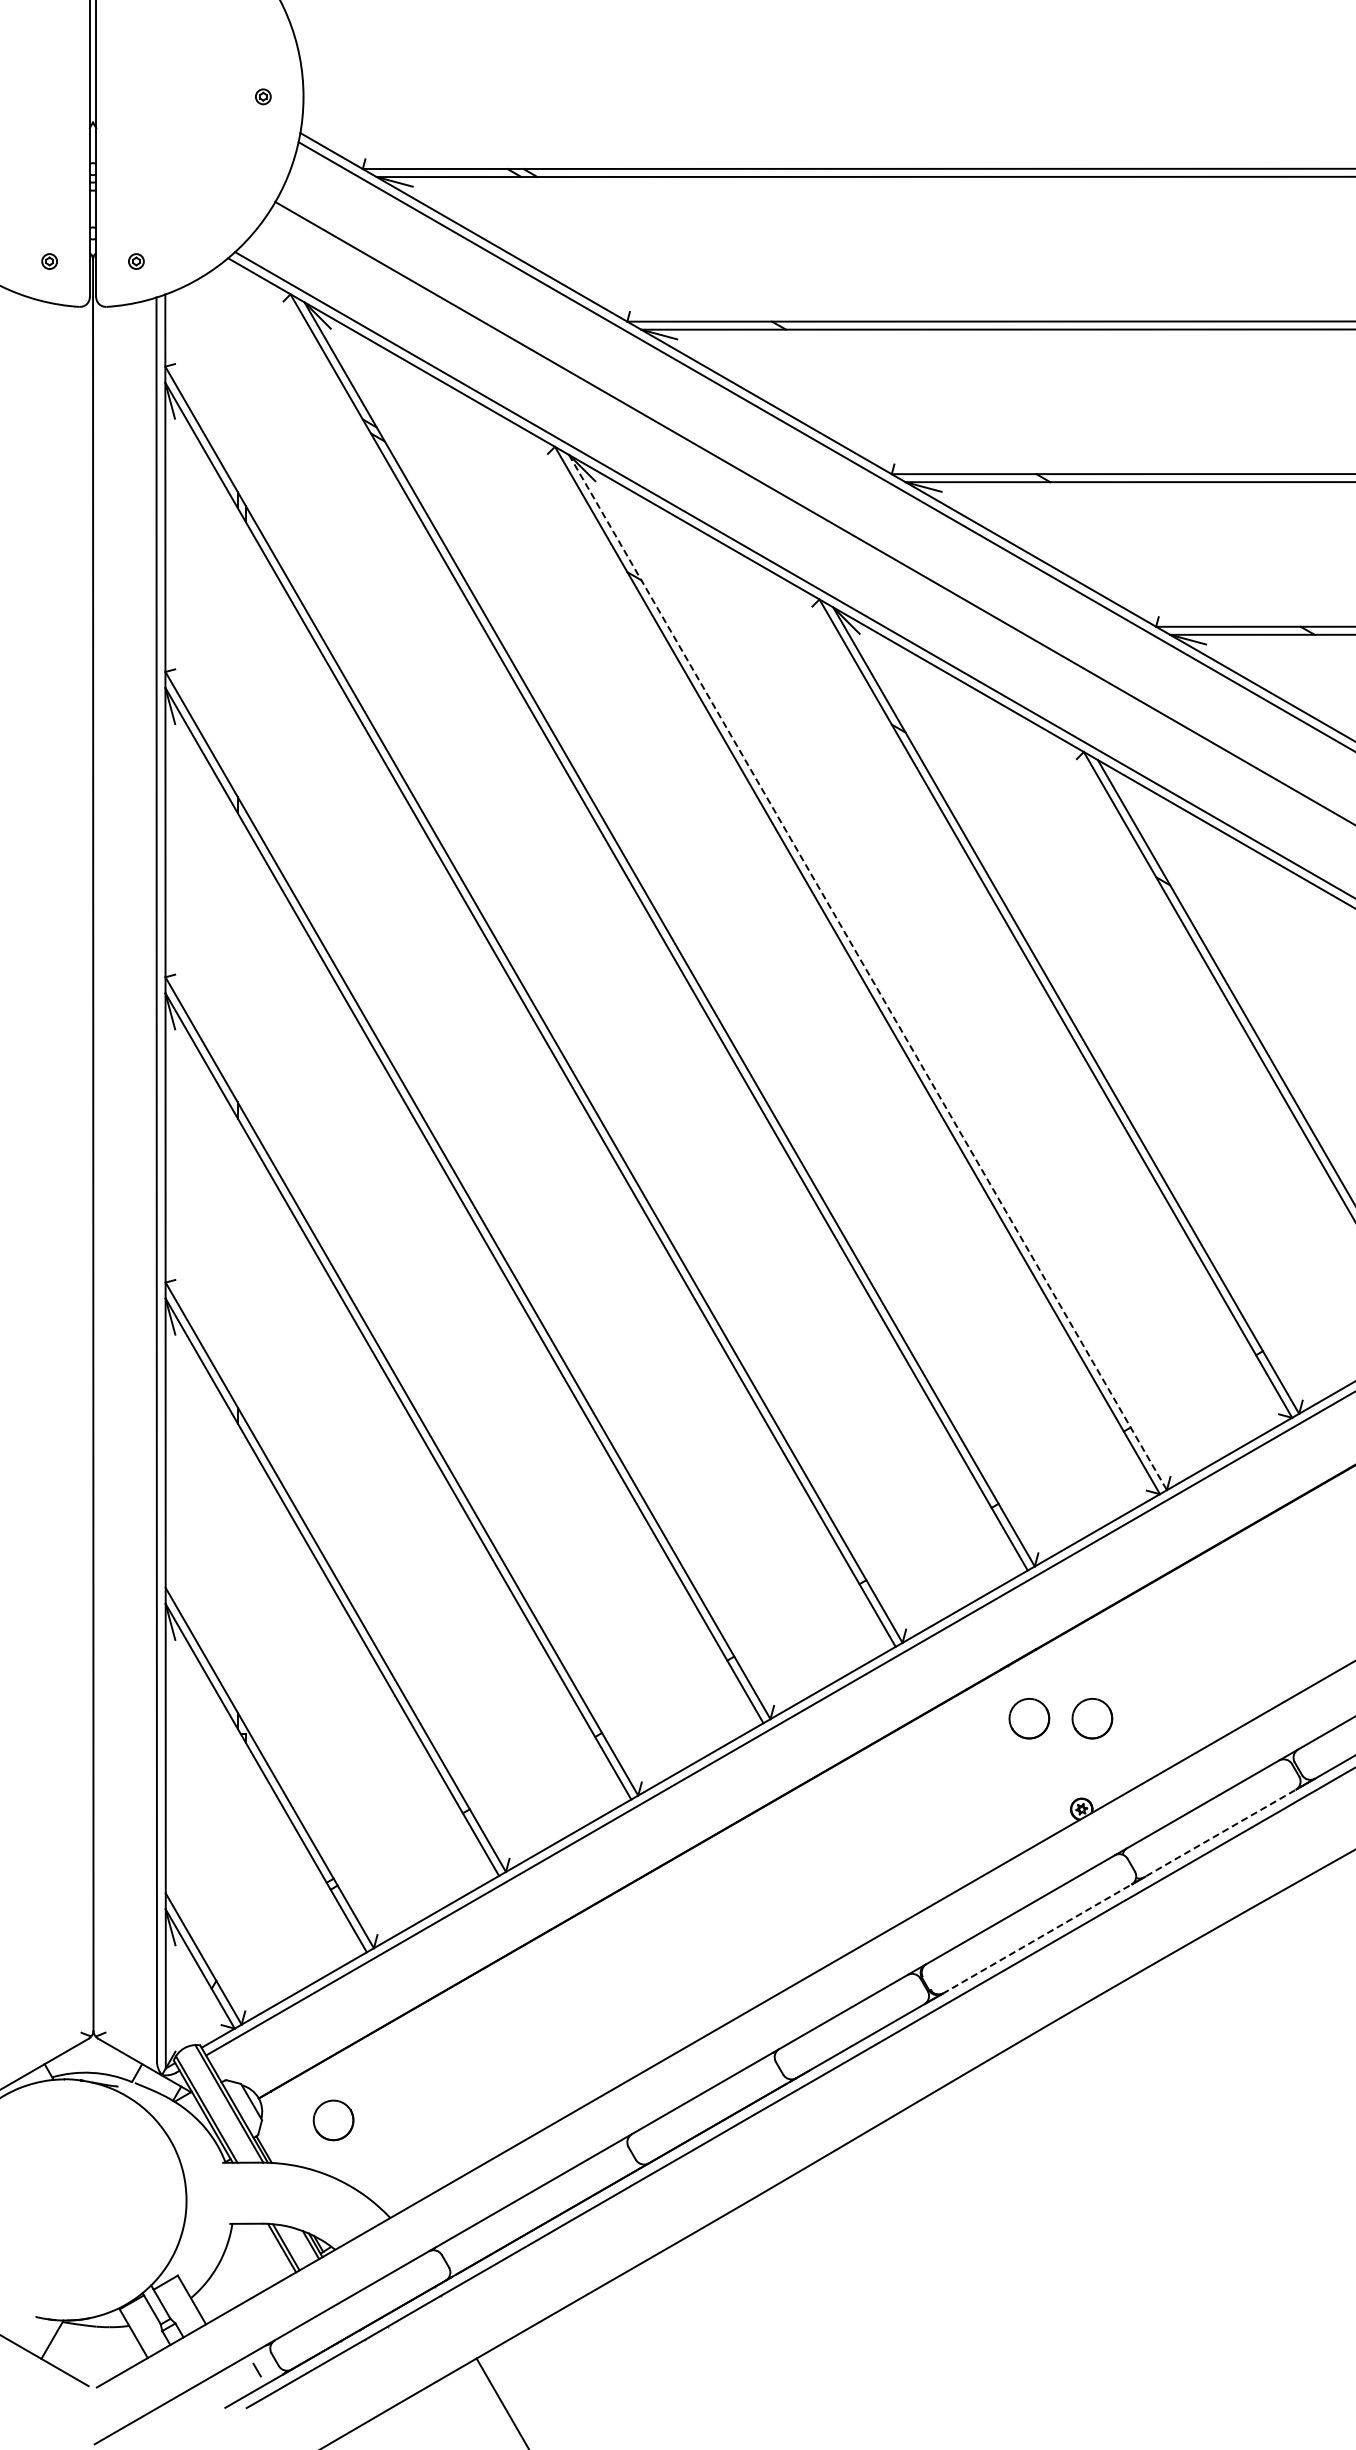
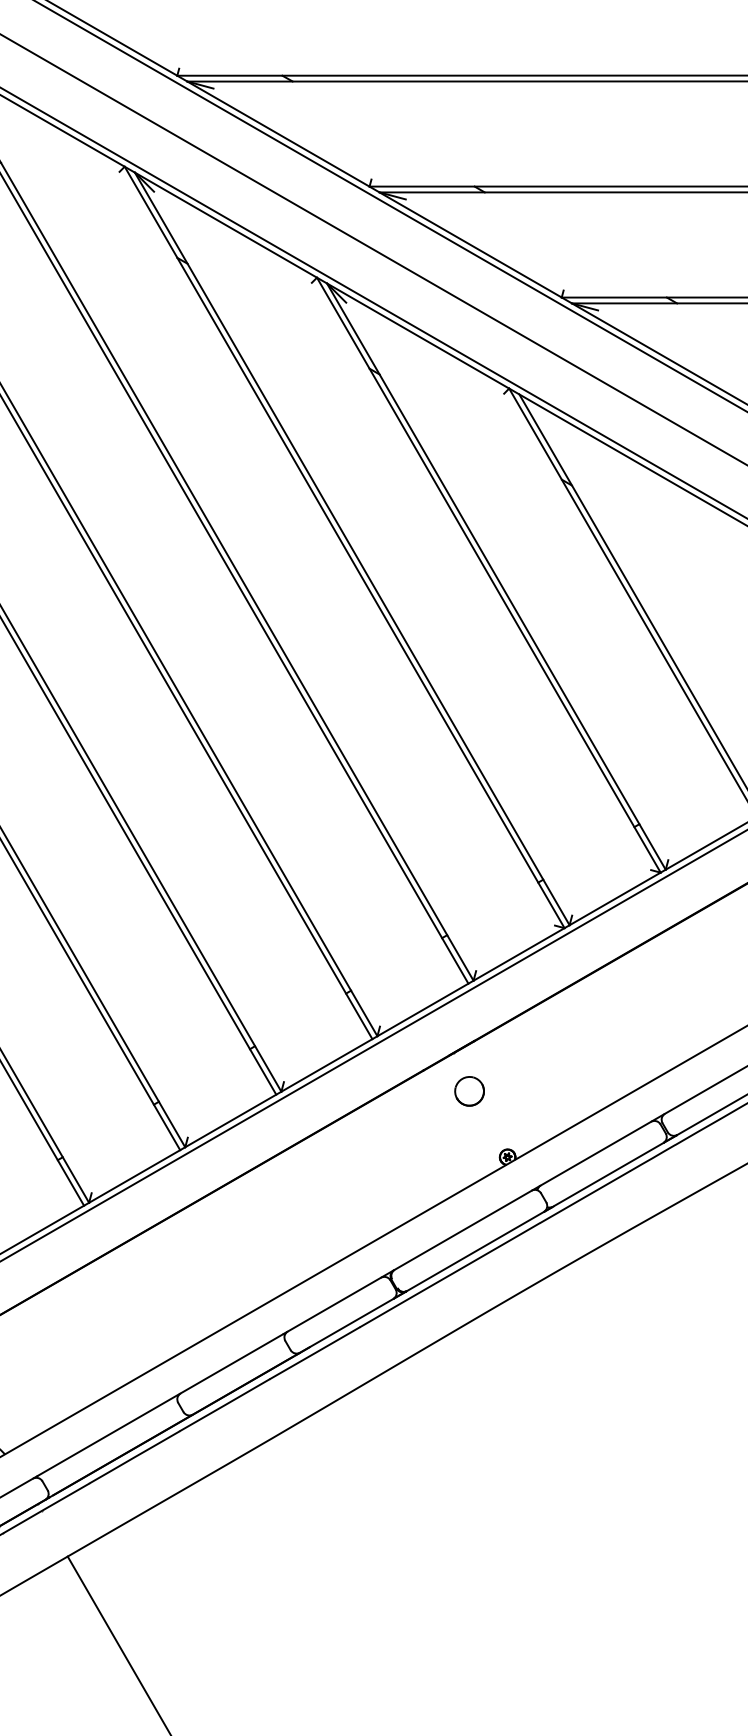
line: (867, 972) -> (351, 548), dashed -> solid
part: (1092, 1718) -> (515, 1091), removed
line: (1221, 1832) -> (609, 1174), dashed -> solid
line: (1037, 1938) -> (475, 1251), dashed -> solid

